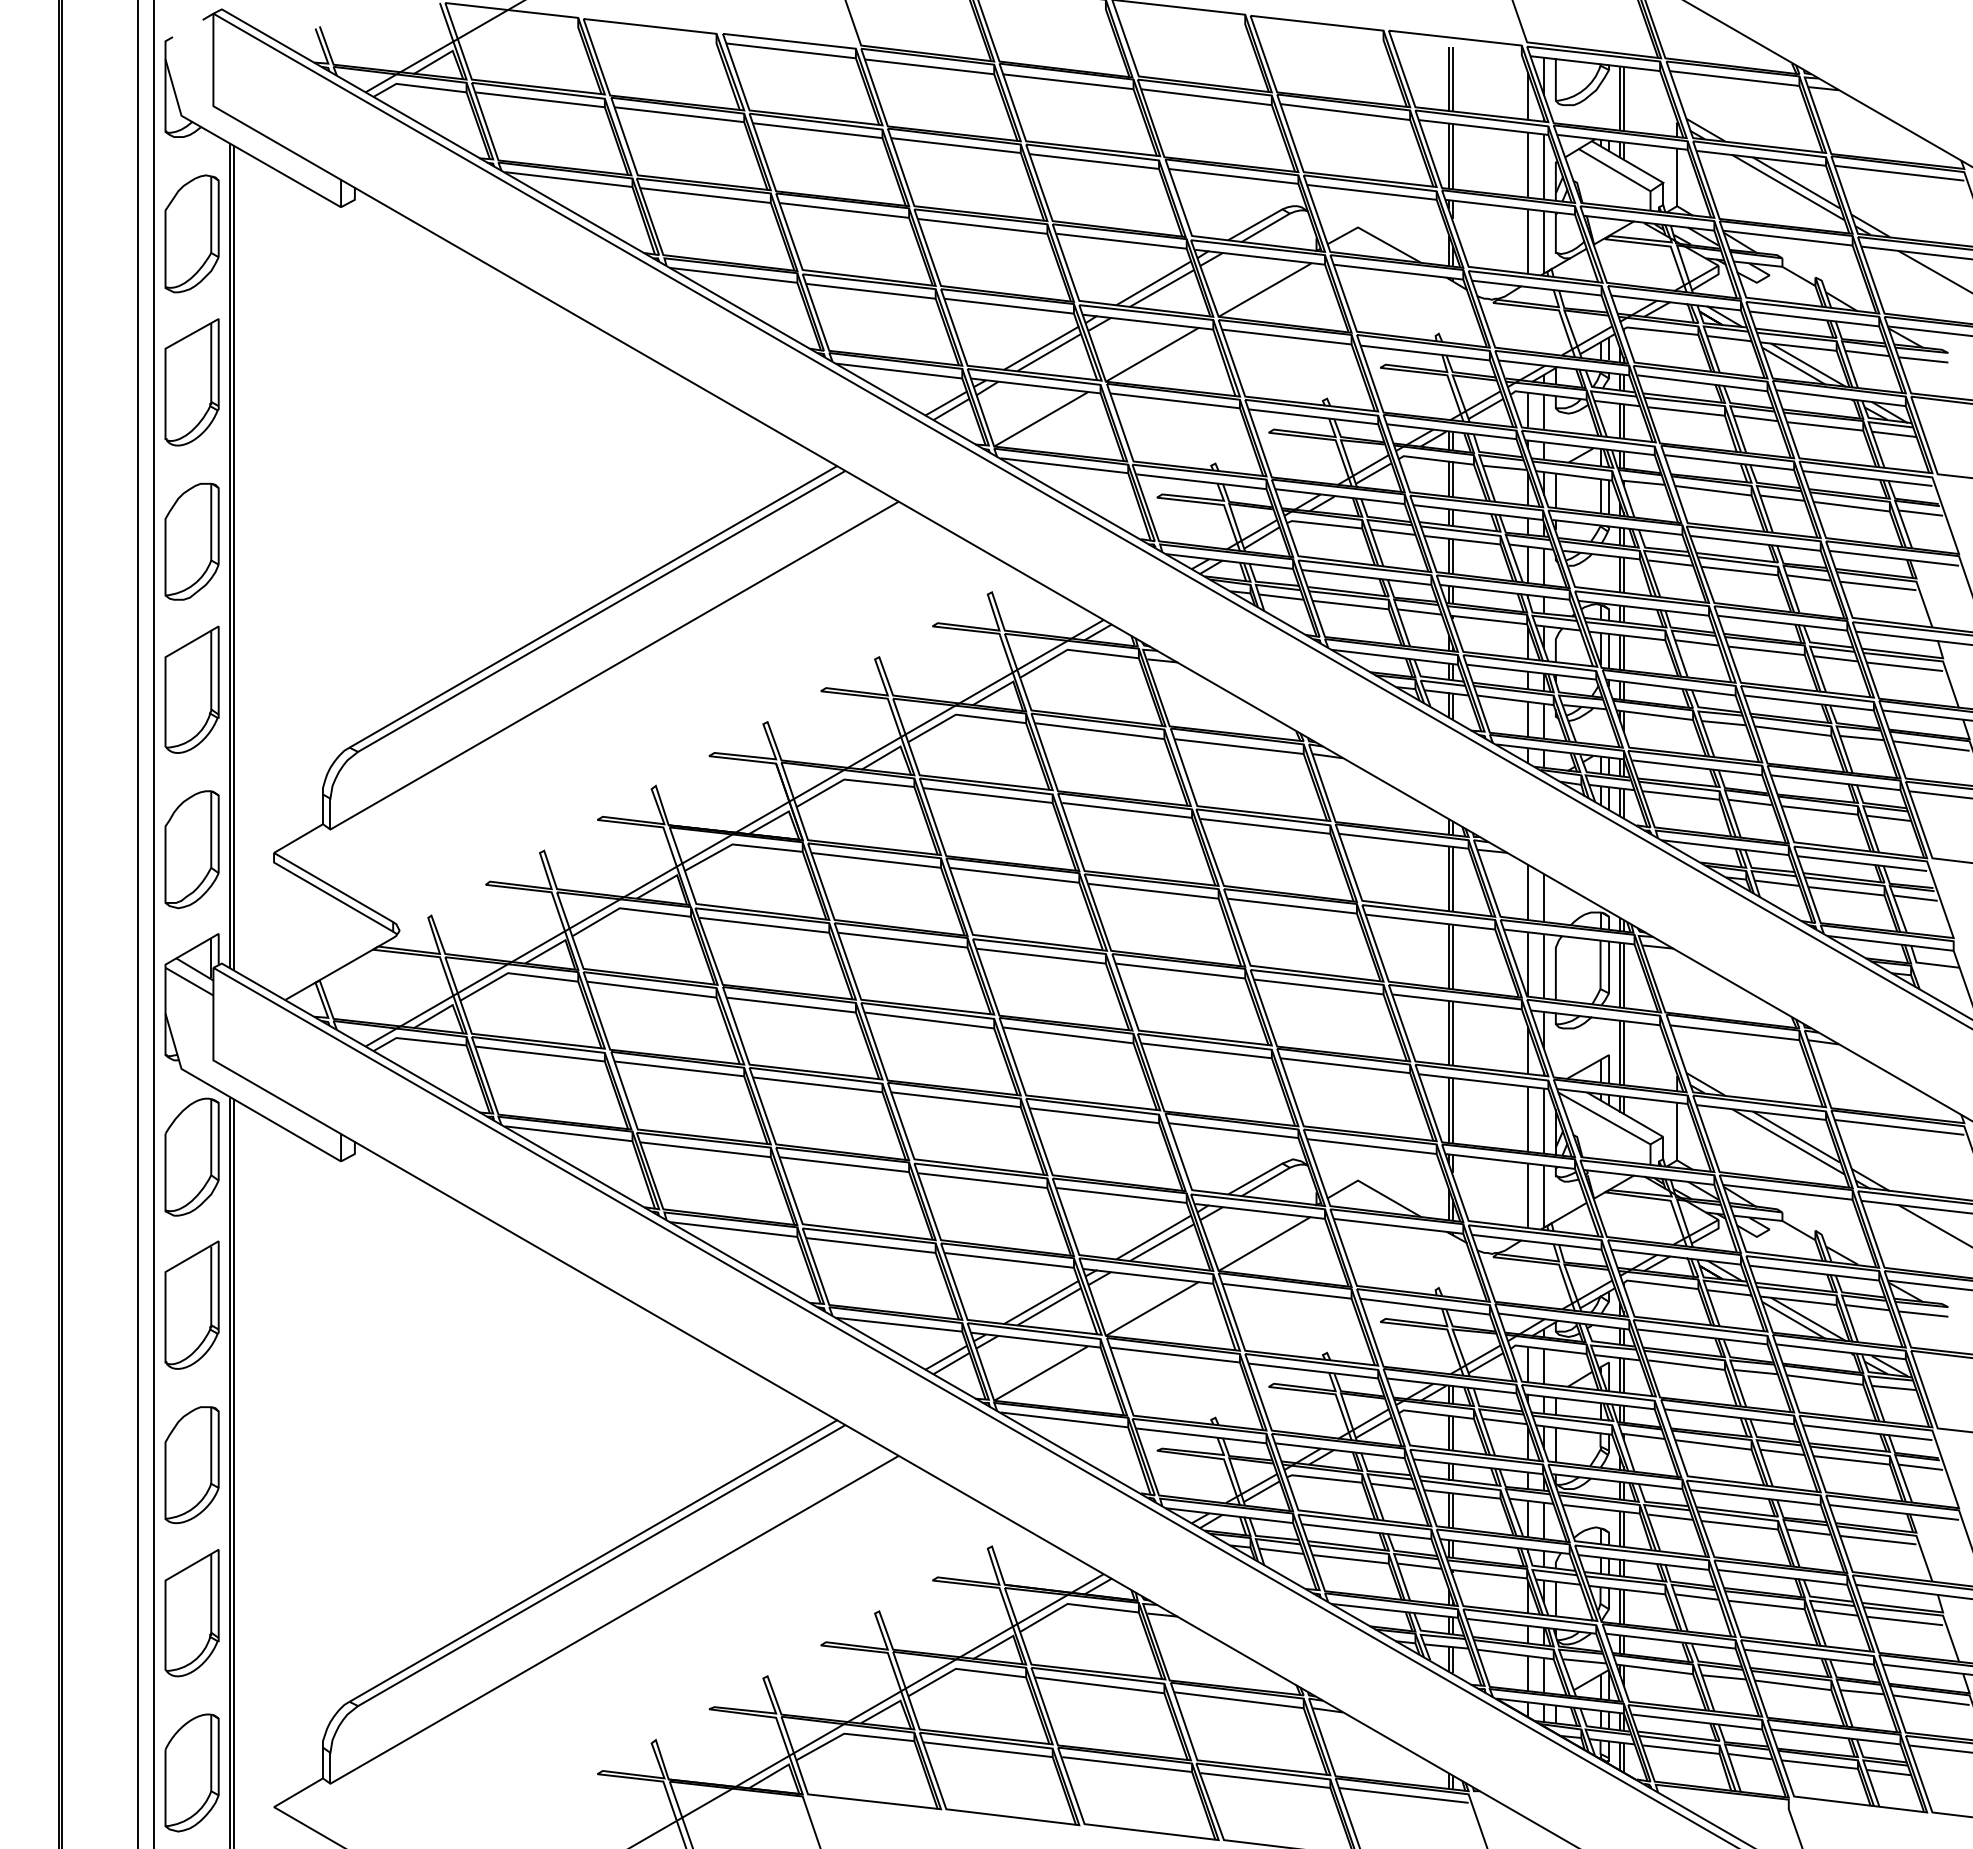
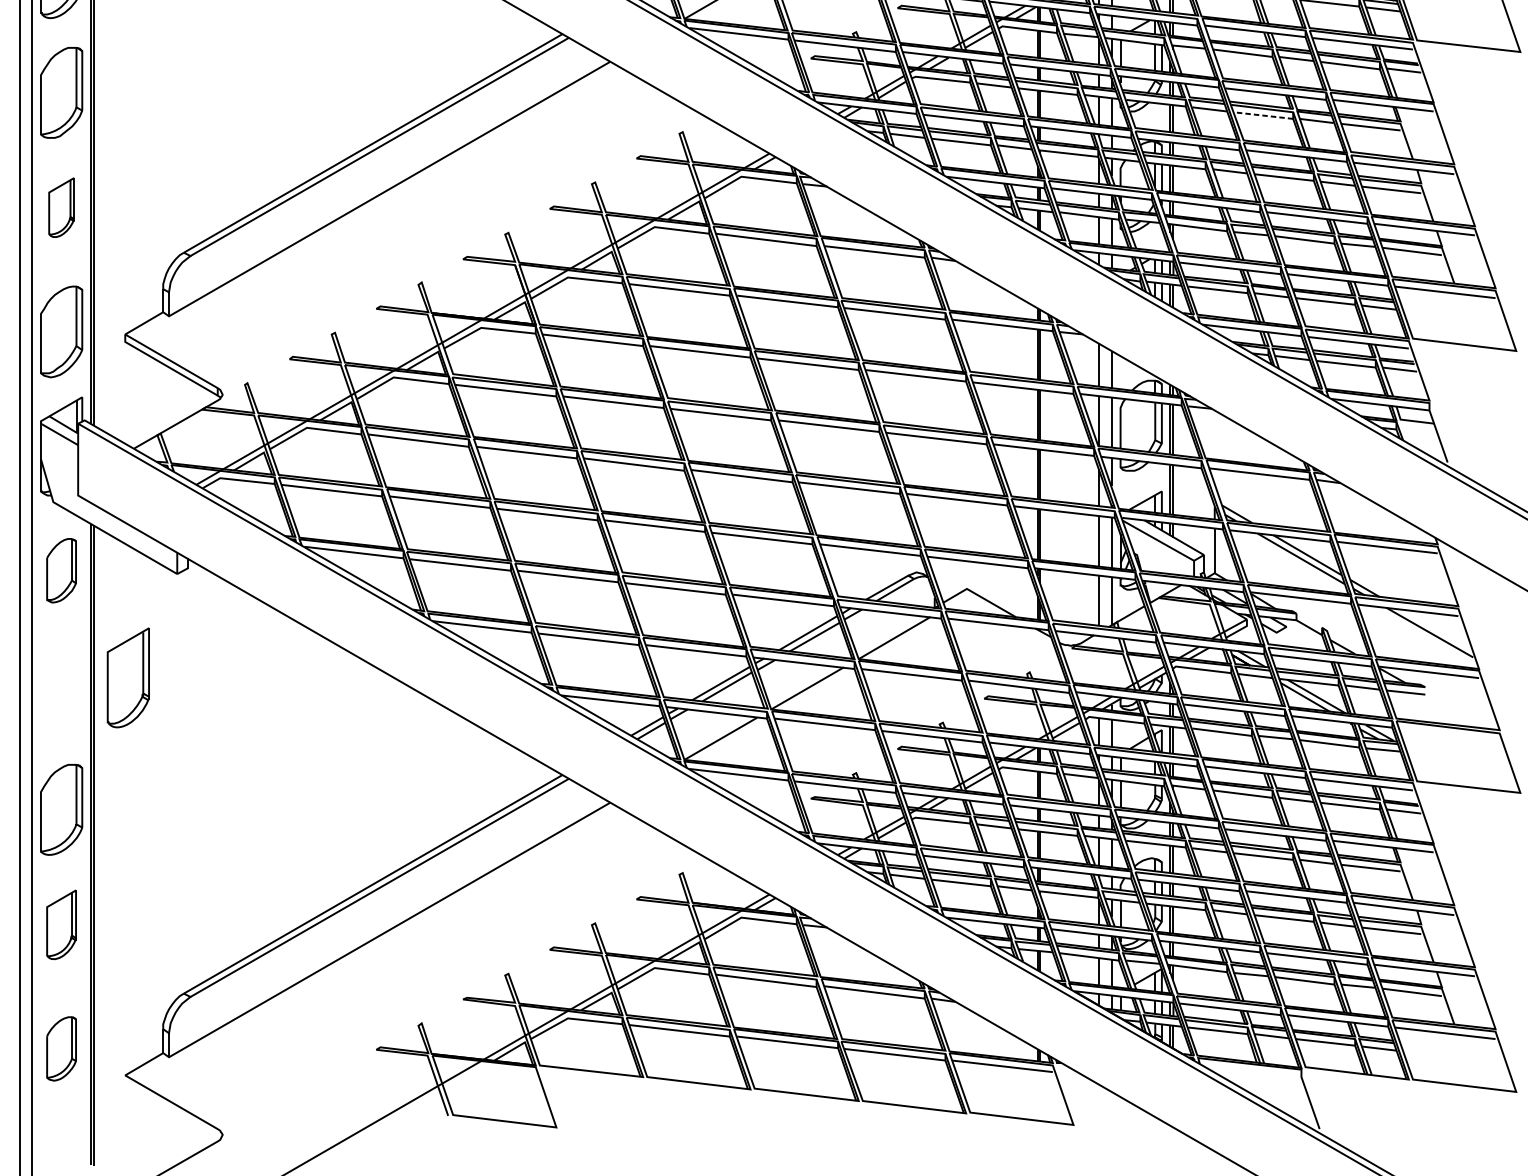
line: (1739, 571) -> (1263, 115), solid -> dashed
part: (191, 689) -> (61, 207), size x0.6
part: (191, 1156) -> (61, 570), size x0.7
part: (191, 1304) -> (127, 677), moved
part: (191, 1613) -> (61, 925), size x0.7
part: (191, 1772) -> (61, 1048), size x0.7

